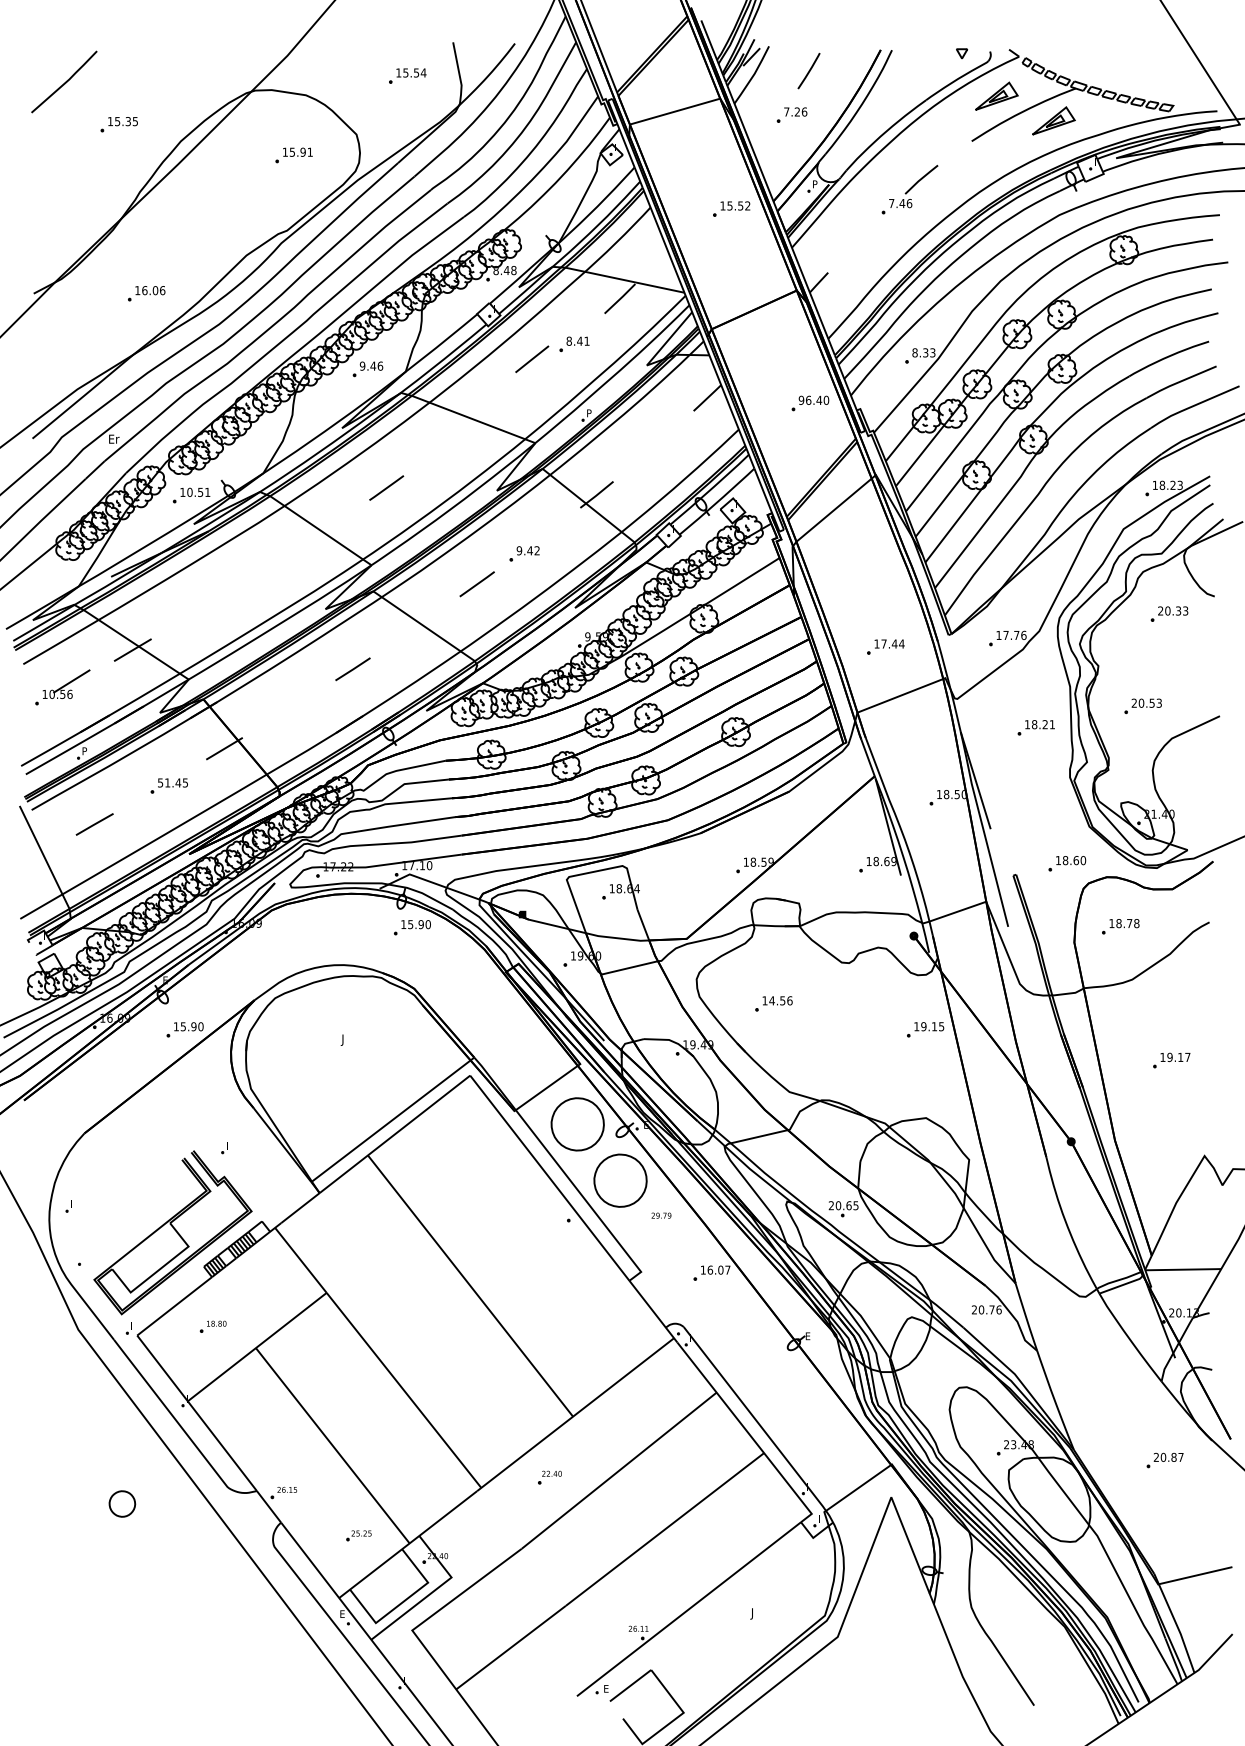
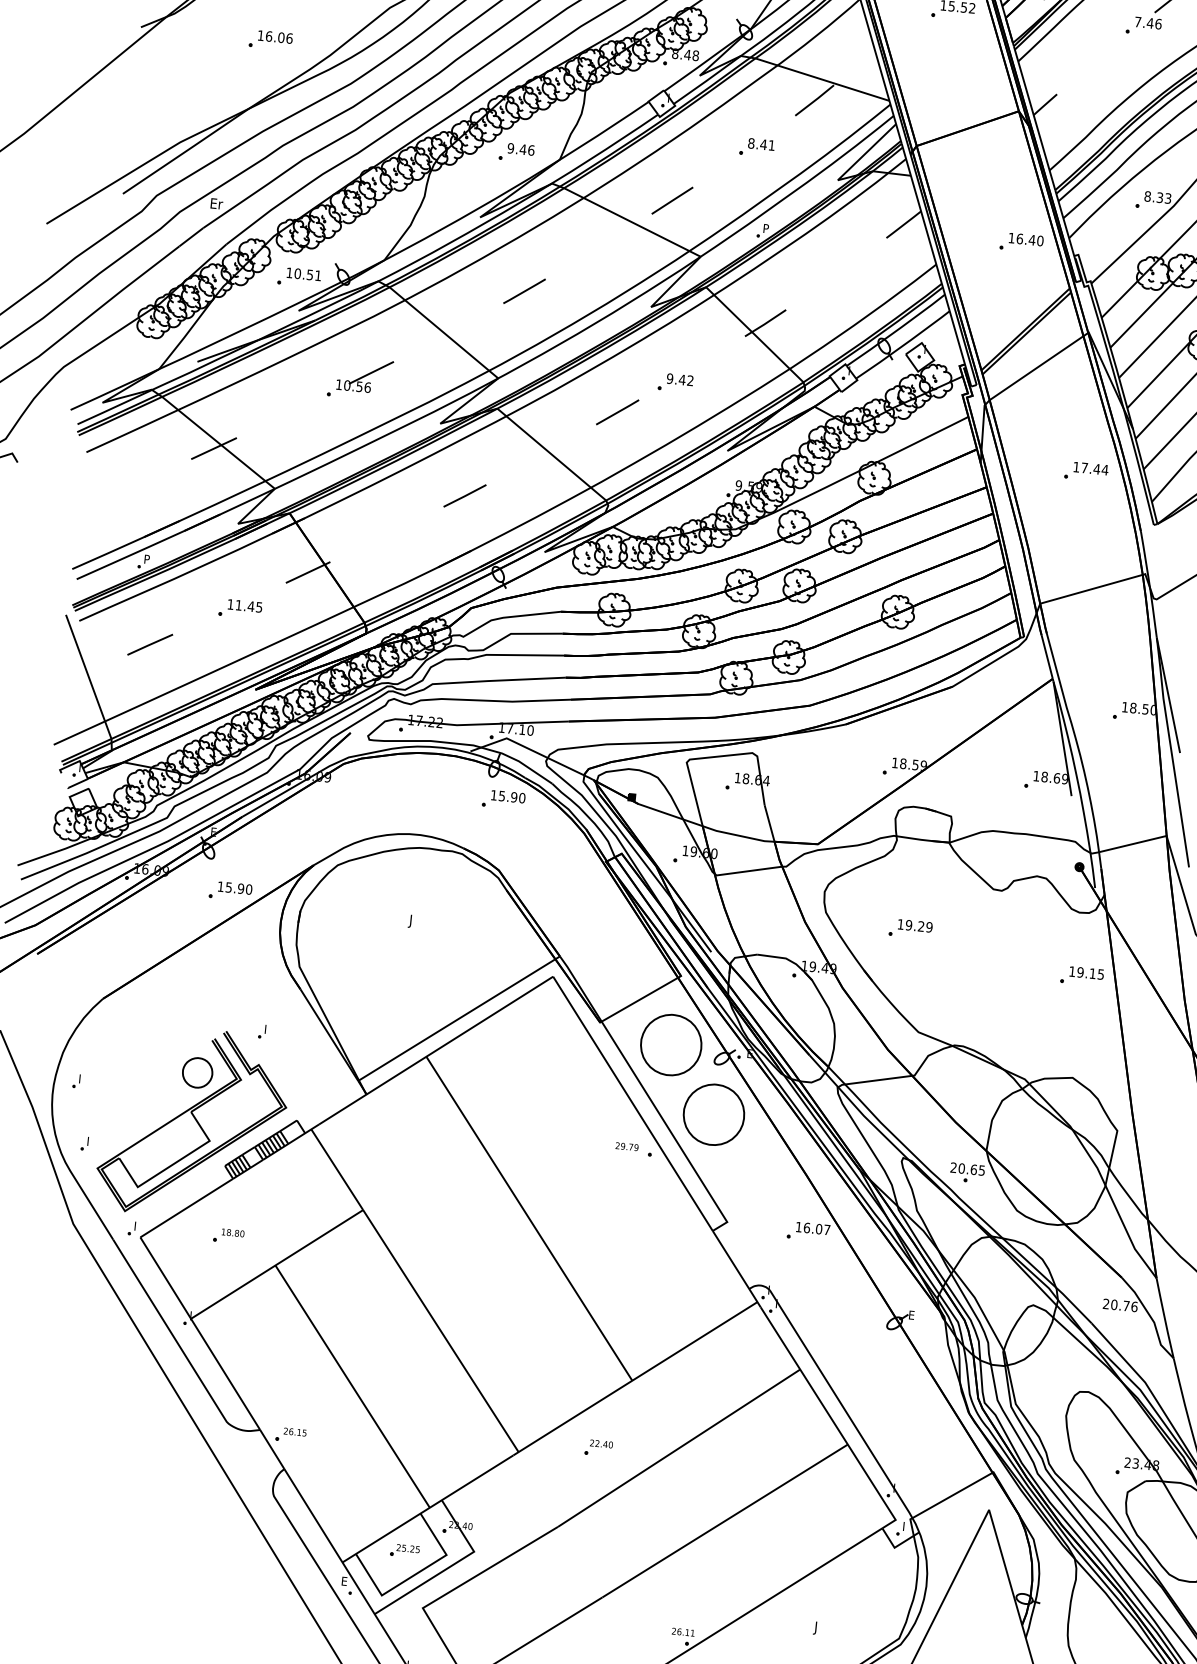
line: (532, 359) -> (672, 200), moved
text: (801, 399) -> (1011, 237), 96.40 -> 16.40
part: (885, 646) -> (1086, 471), moved
part: (62, 687) -> (359, 378), moved
text: (160, 782) -> (230, 604), 51.45 -> 11.45
text: (780, 1000) -> (918, 925), 14.56 -> 19.29
text: (661, 1215) -> (627, 1146), moved
part: (122, 1503) -> (197, 1072), moved
part: (358, 1535) -> (404, 1550), moved

